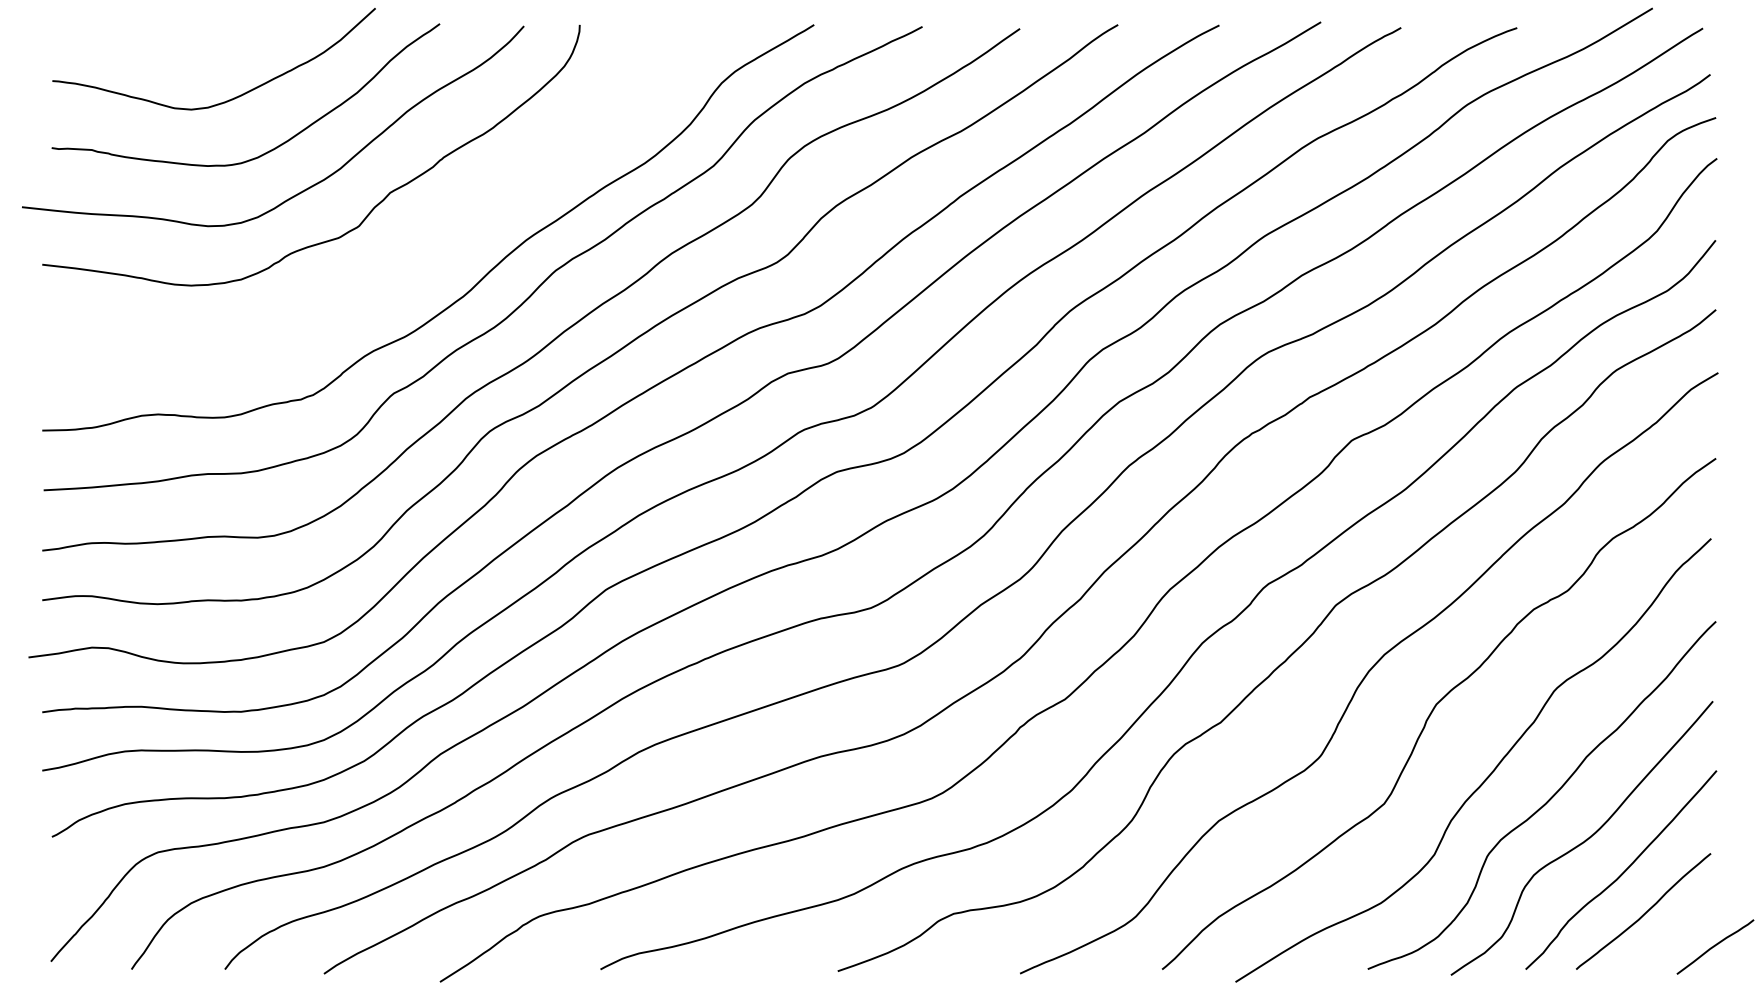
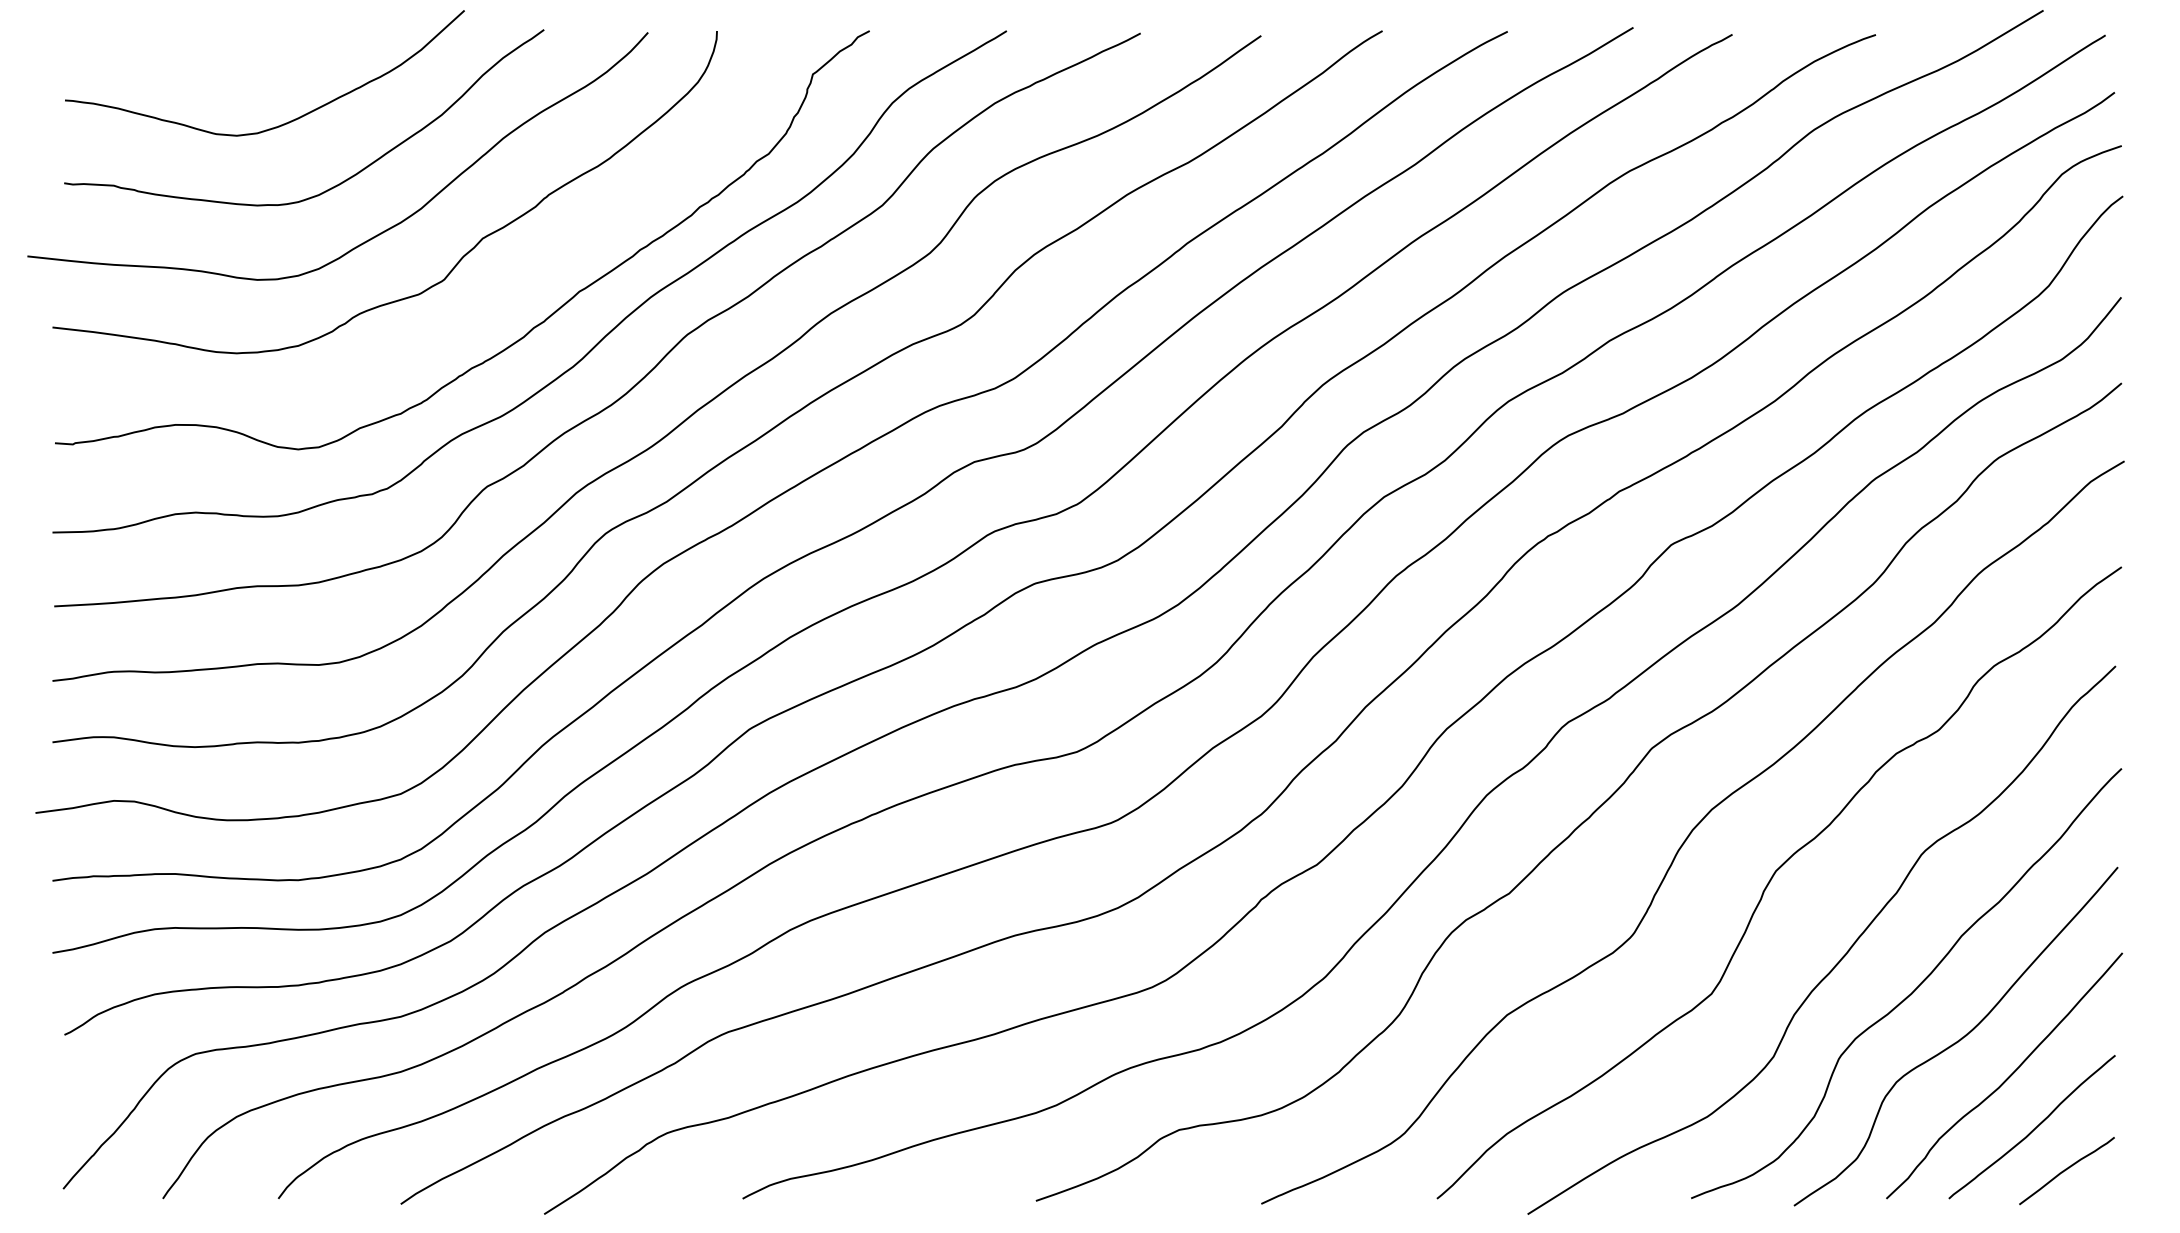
curve: (430, 264) -> (532, 327), added
curve: (1715, 946) -> (2066, 1170), moved

